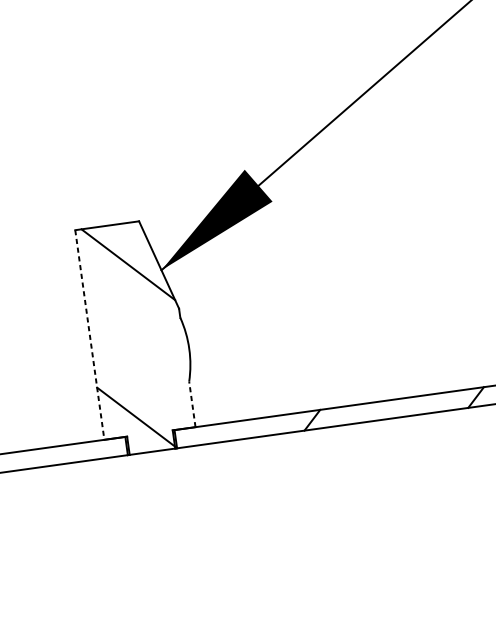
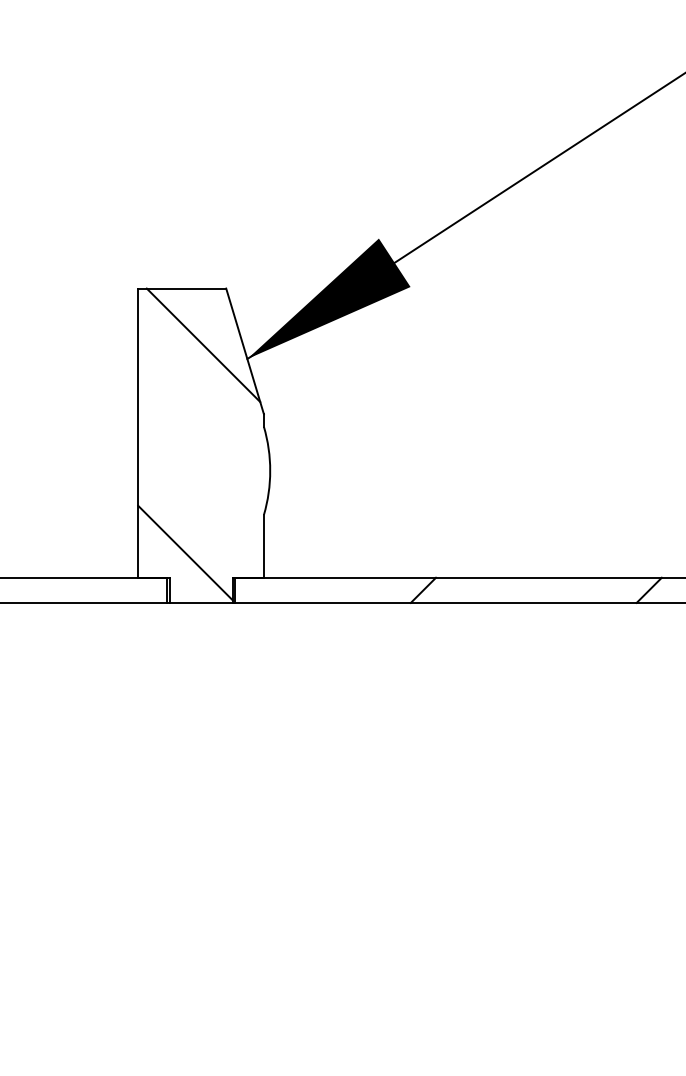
line: (90, 335) -> (138, 433), dashed -> solid
line: (191, 403) -> (263, 545), dashed -> solid

